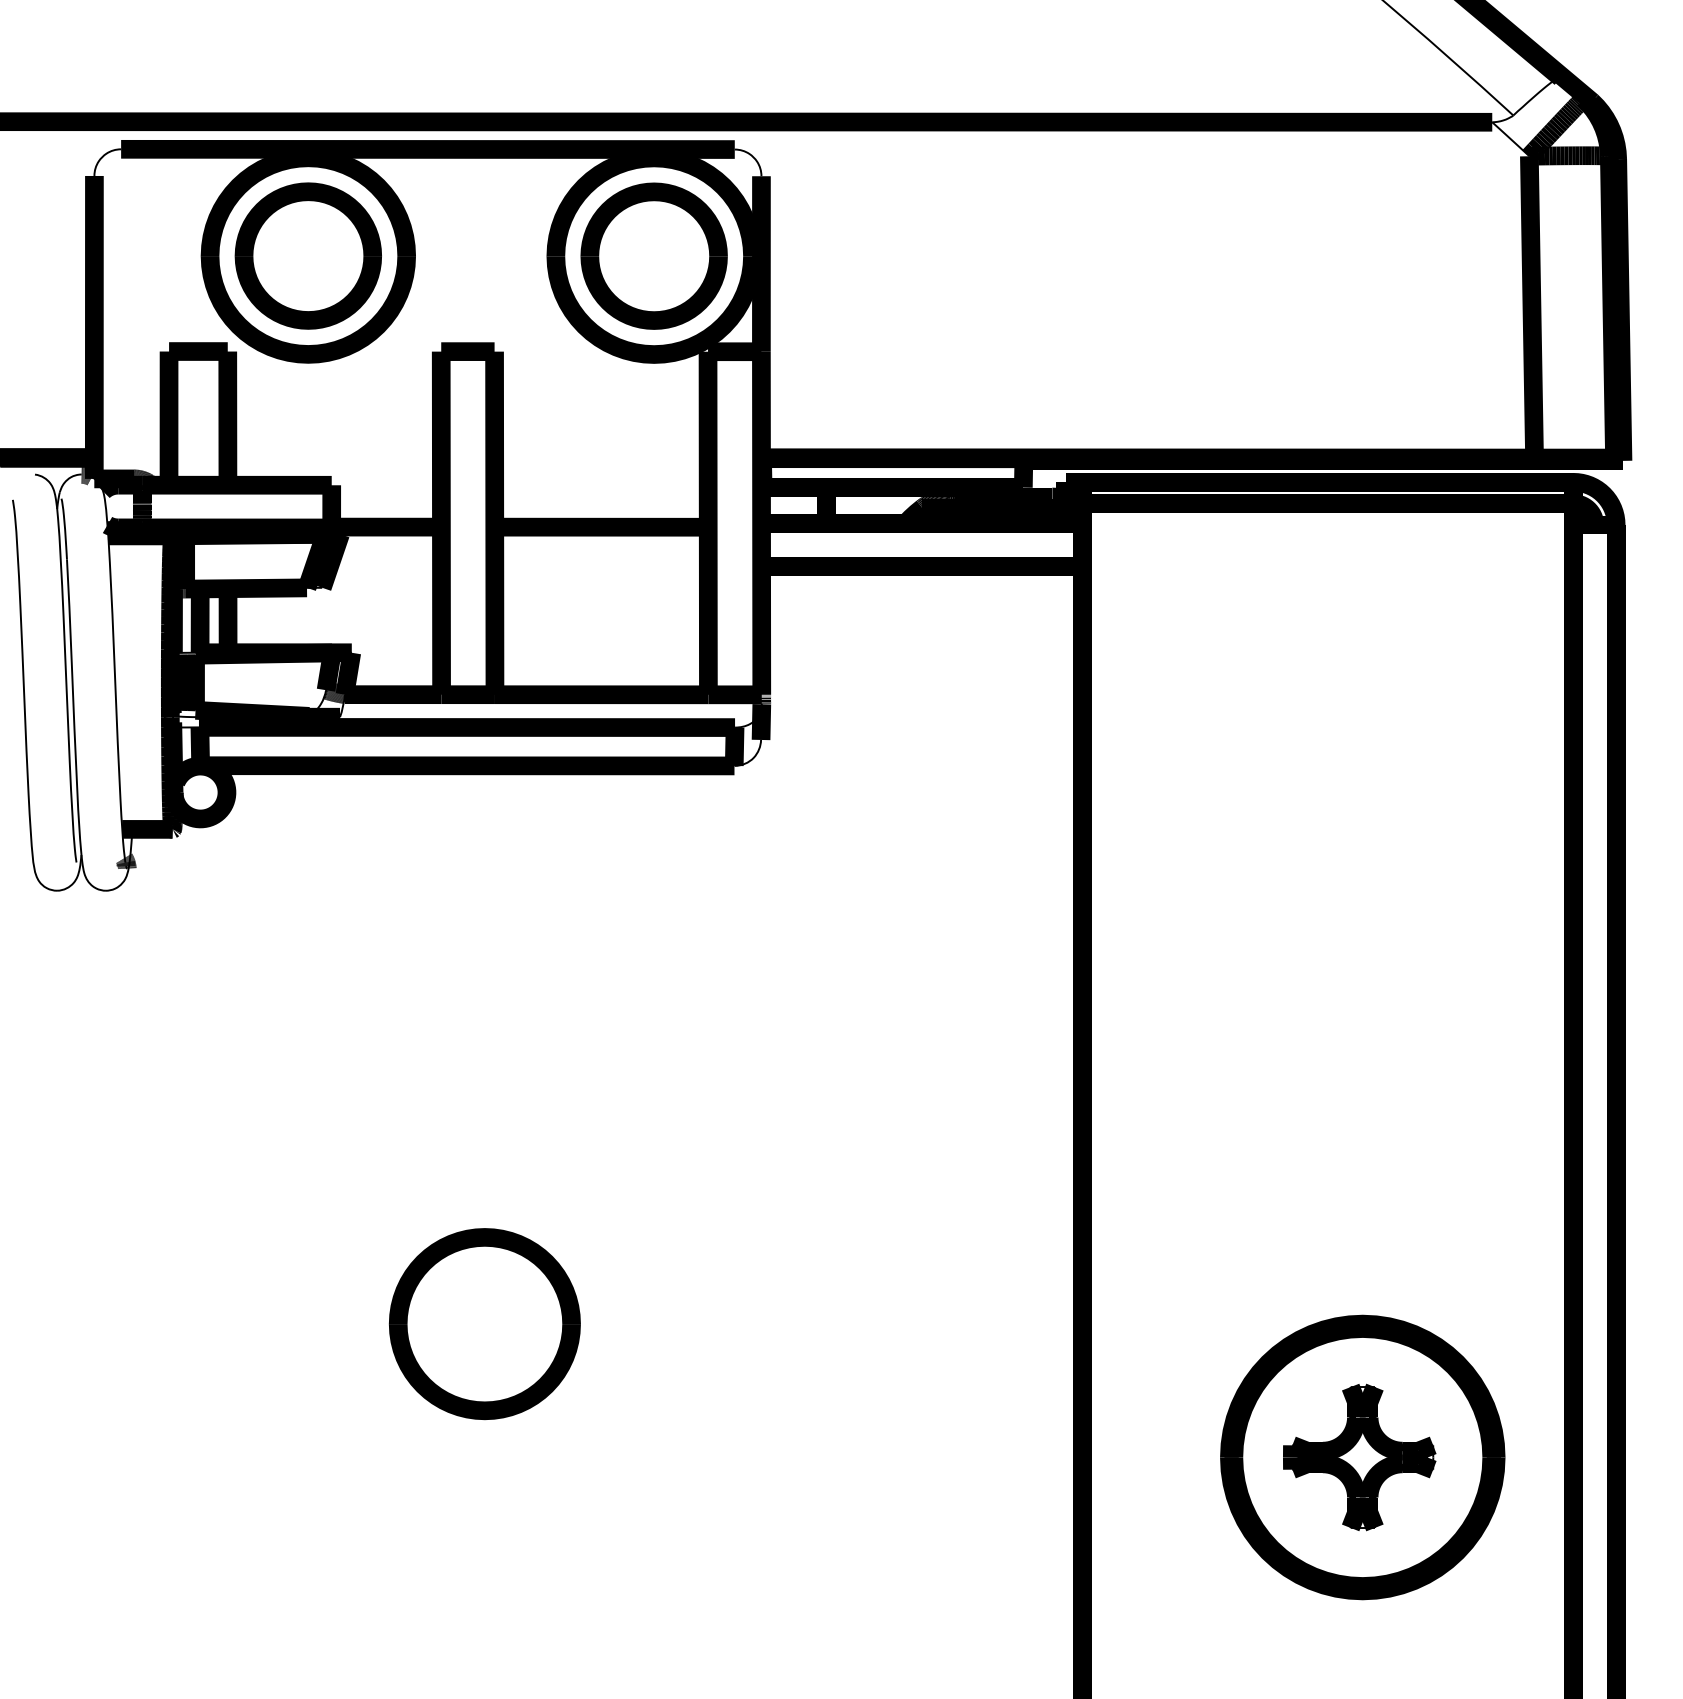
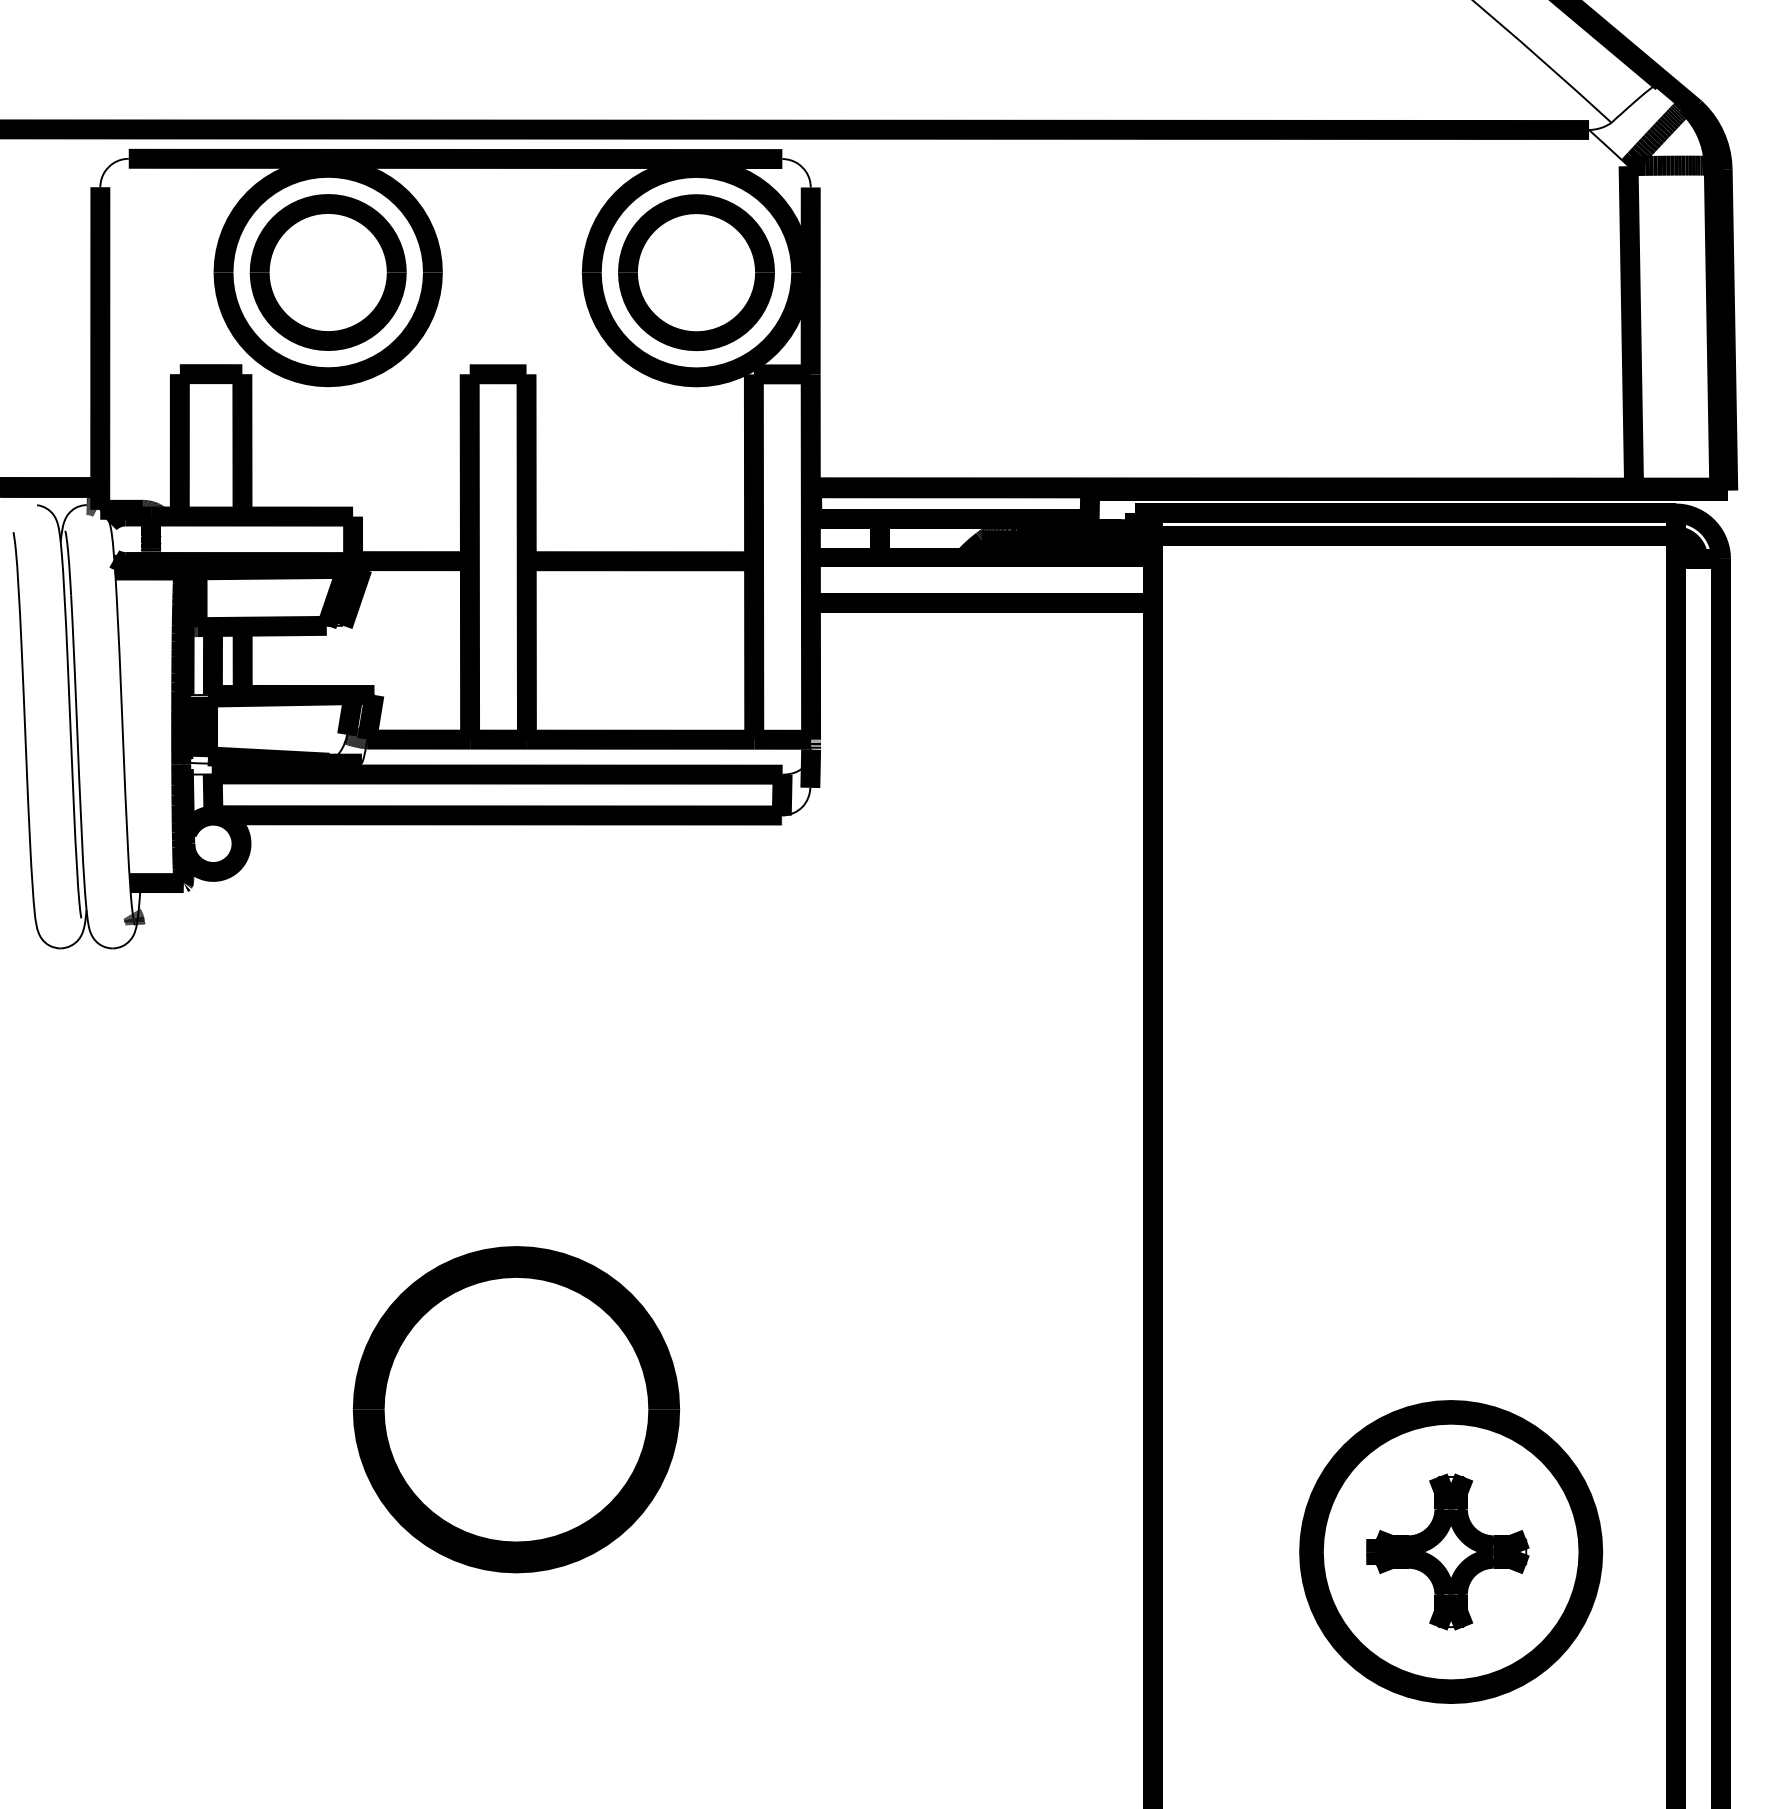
part: (484, 1324) -> (515, 1410), size x1.6

